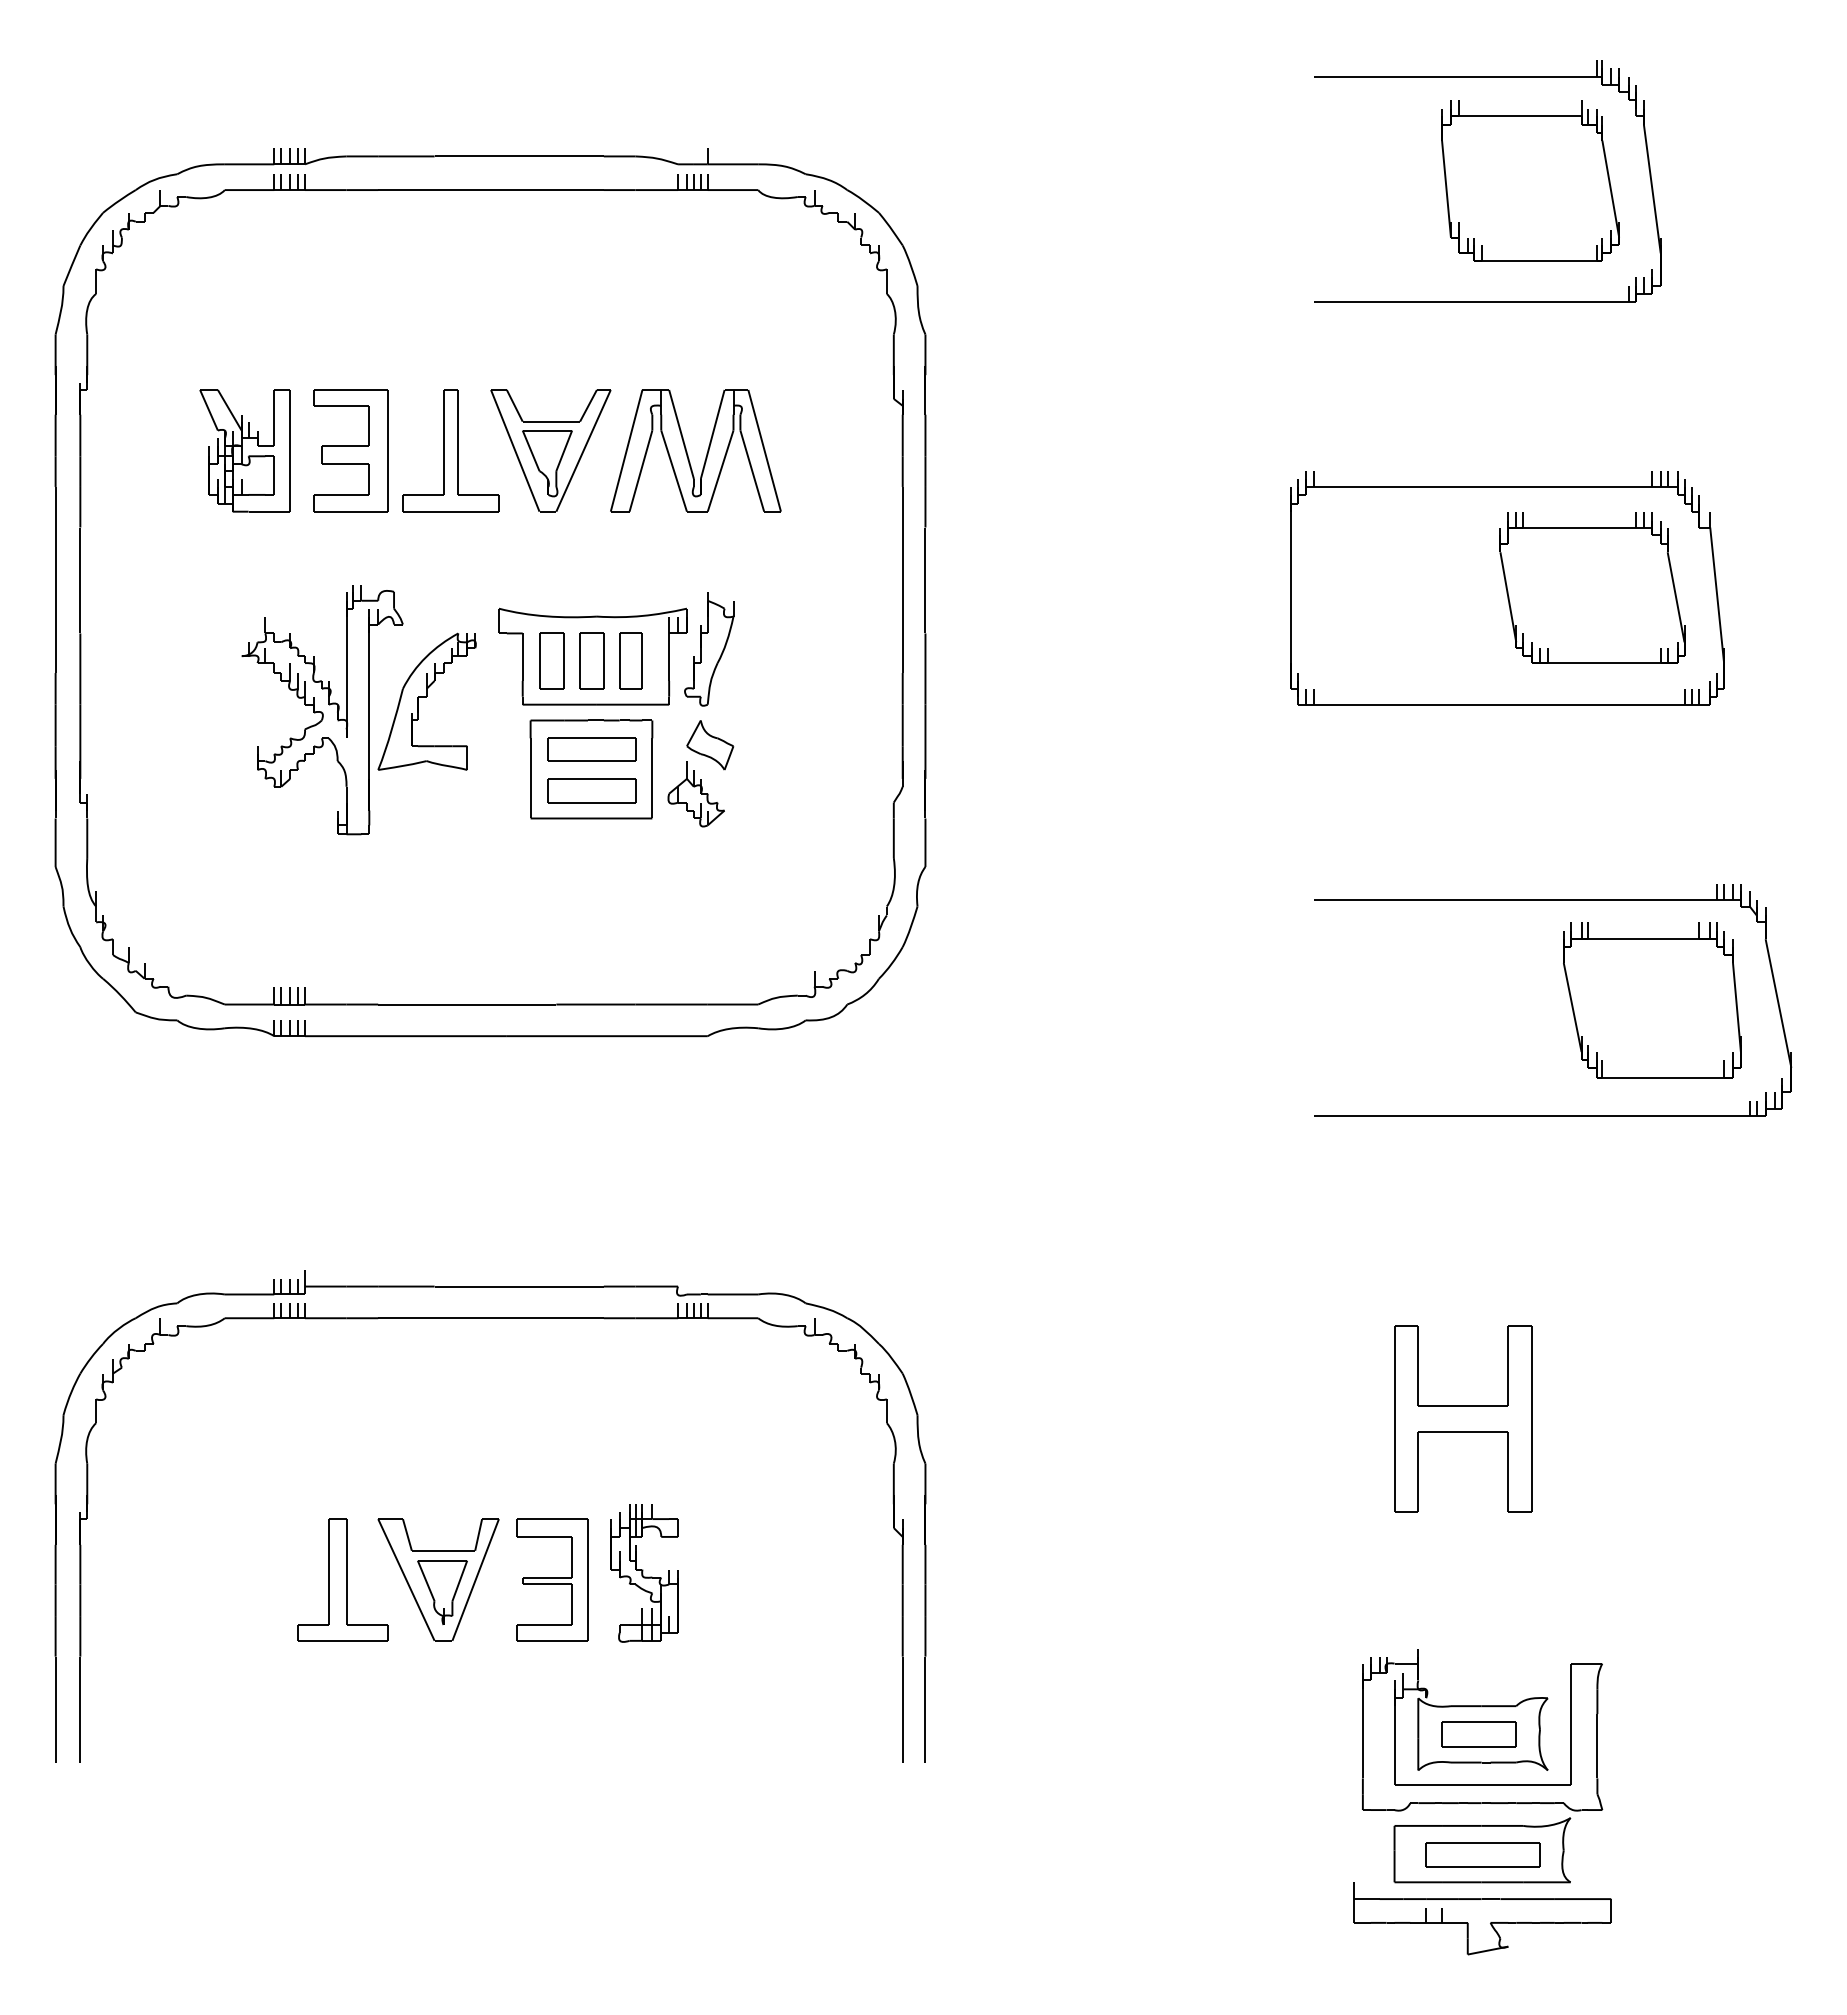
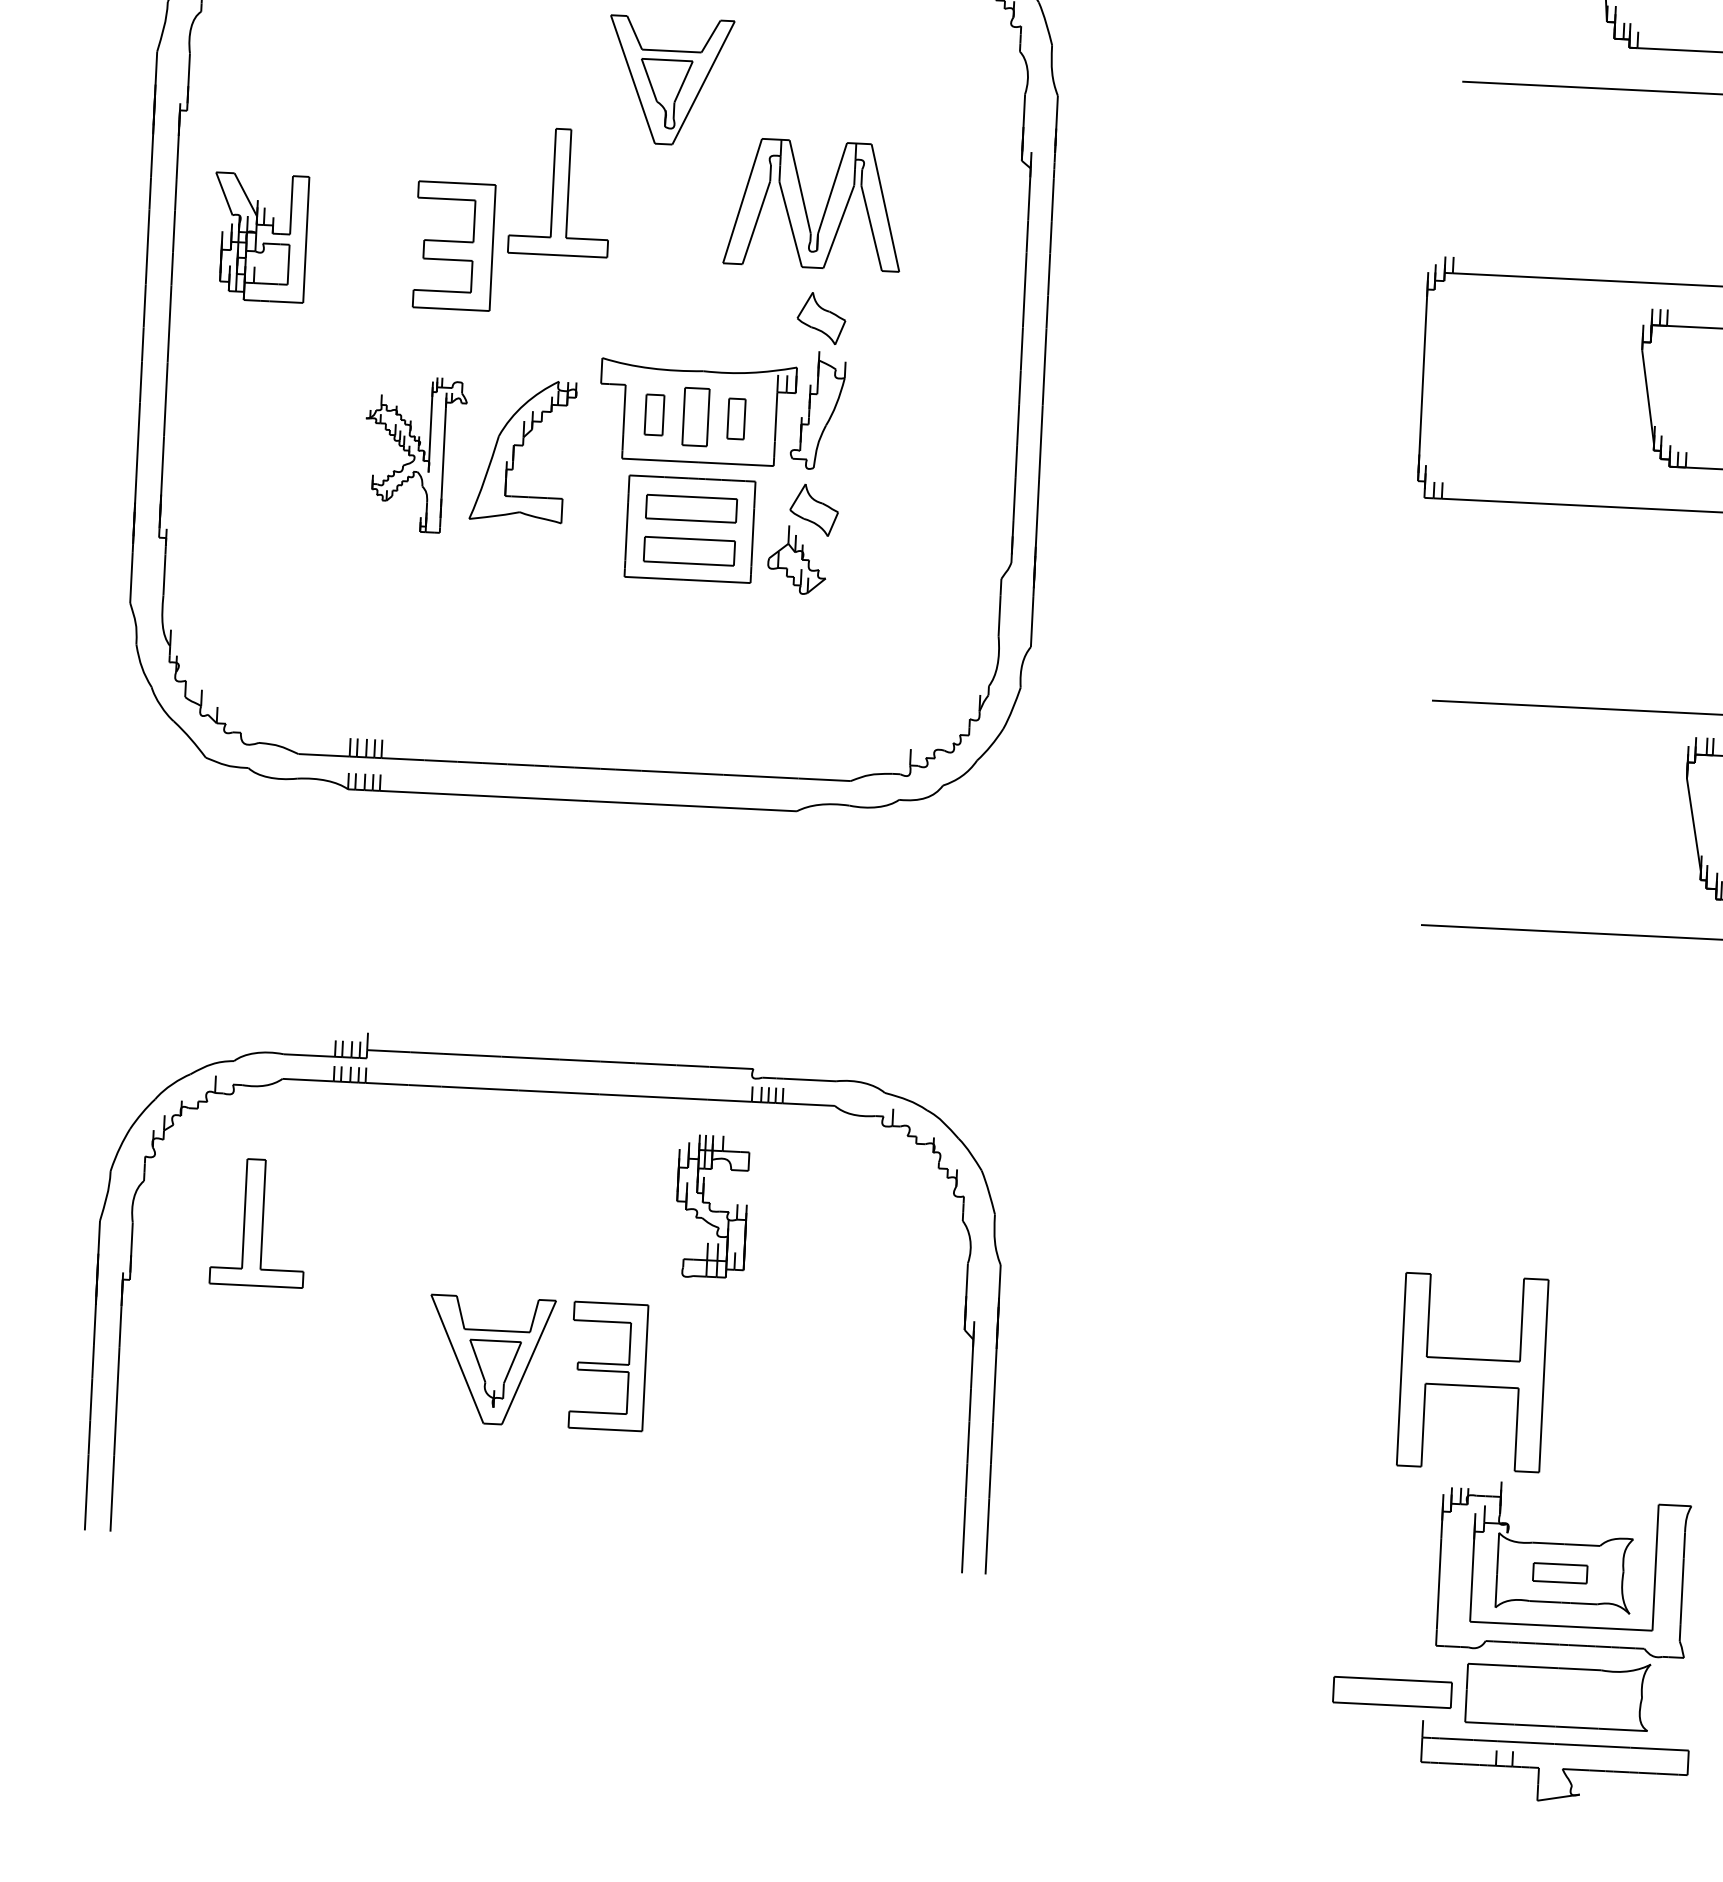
part: (244, 450) -> (259, 237), moved
part: (350, 450) -> (453, 245), moved
part: (550, 450) -> (669, 80), moved
part: (708, 560) -> (821, 318), added
part: (551, 660) -> (654, 414), size x0.7
part: (630, 660) -> (735, 418), size x0.7
part: (322, 710) -> (414, 454), size x0.6
part: (1463, 1418) -> (1472, 1371), moved
part: (644, 1573) -> (711, 1207), moved
part: (342, 1579) -> (258, 1222), moved
part: (1478, 1734) -> (1559, 1573), size x0.7
part: (1482, 1854) -> (1391, 1691), moved

